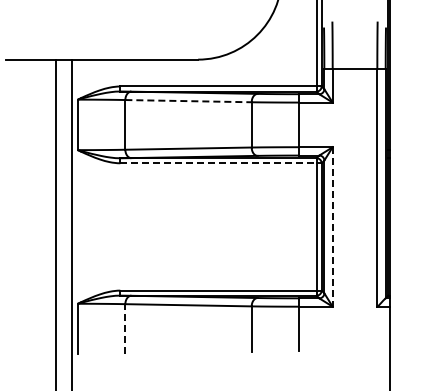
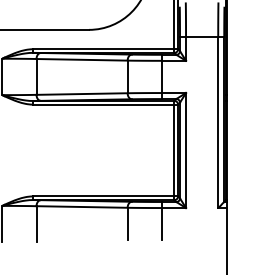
line: (189, 101) -> (82, 60), dashed -> solid
line: (218, 163) -> (103, 104), dashed -> solid
line: (332, 226) -> (185, 150), dashed -> solid
line: (125, 329) -> (36, 224), dashed -> solid

